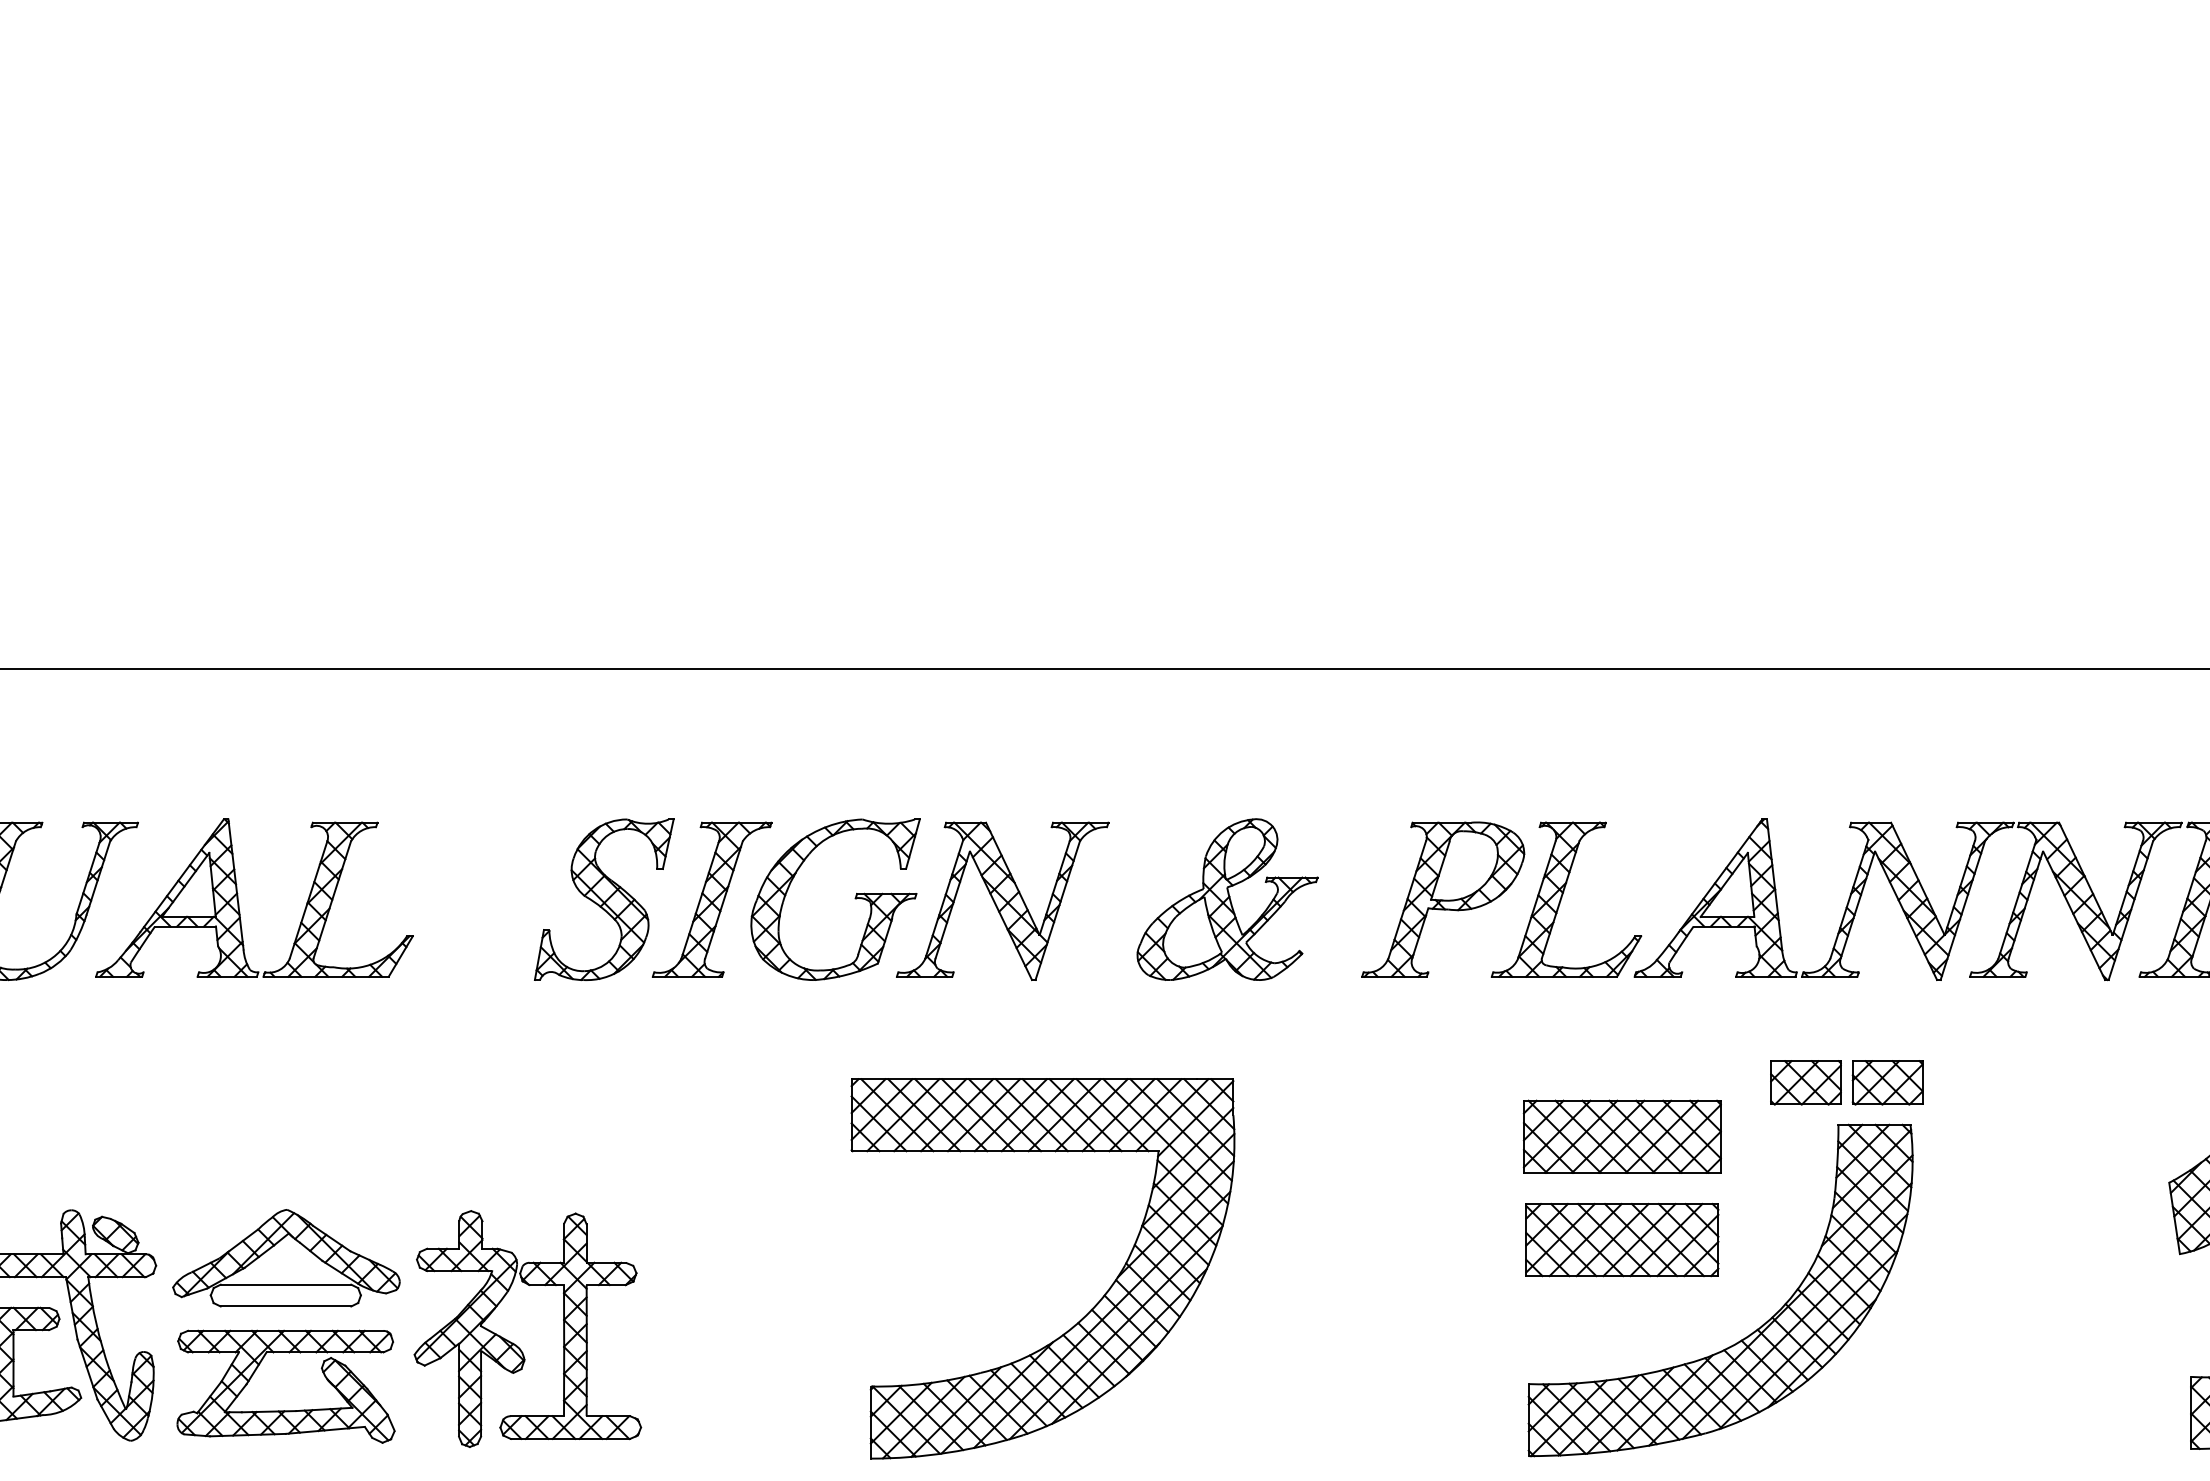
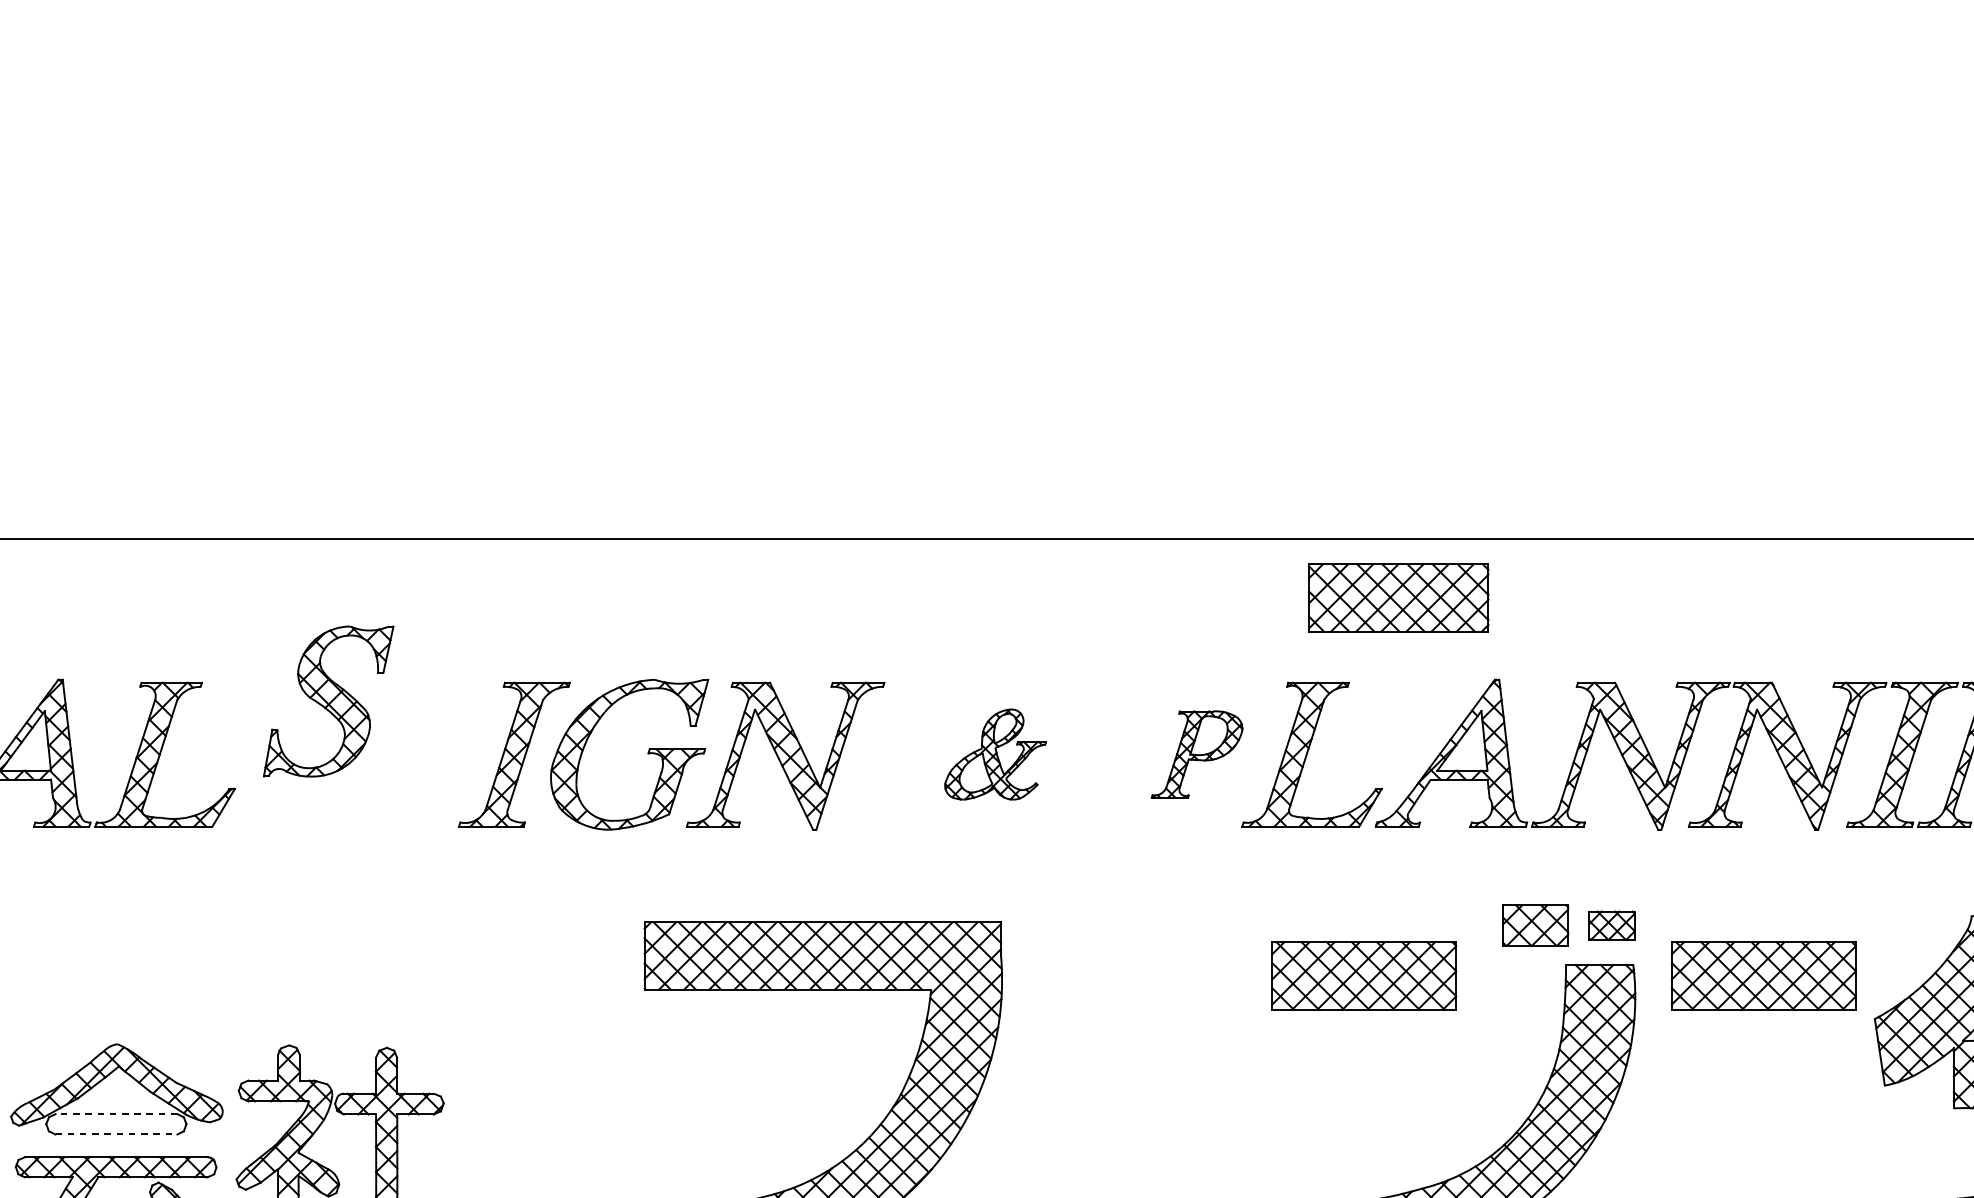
part: (604, 899) -> (328, 701), moved
part: (1227, 899) -> (995, 754), size x0.6
part: (1443, 899) -> (1197, 754), size x0.6
part: (1887, 1082) -> (1611, 925), size x0.7
part: (2049, 1136) -> (1763, 975), added
part: (1622, 1240) -> (1398, 598), moved
line: (285, 1284) -> (116, 1113), solid -> dashed
line: (286, 1306) -> (116, 1134), solid -> dashed

